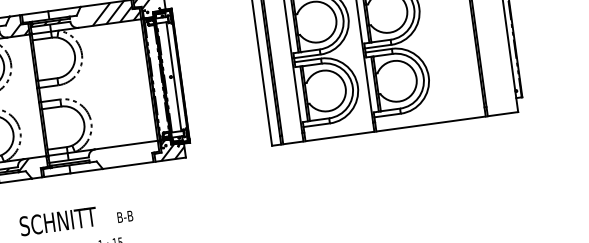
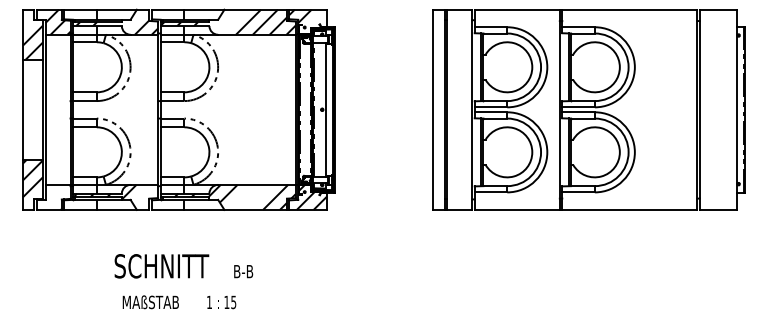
hatch: (109, 156) -> (234, 196), added

